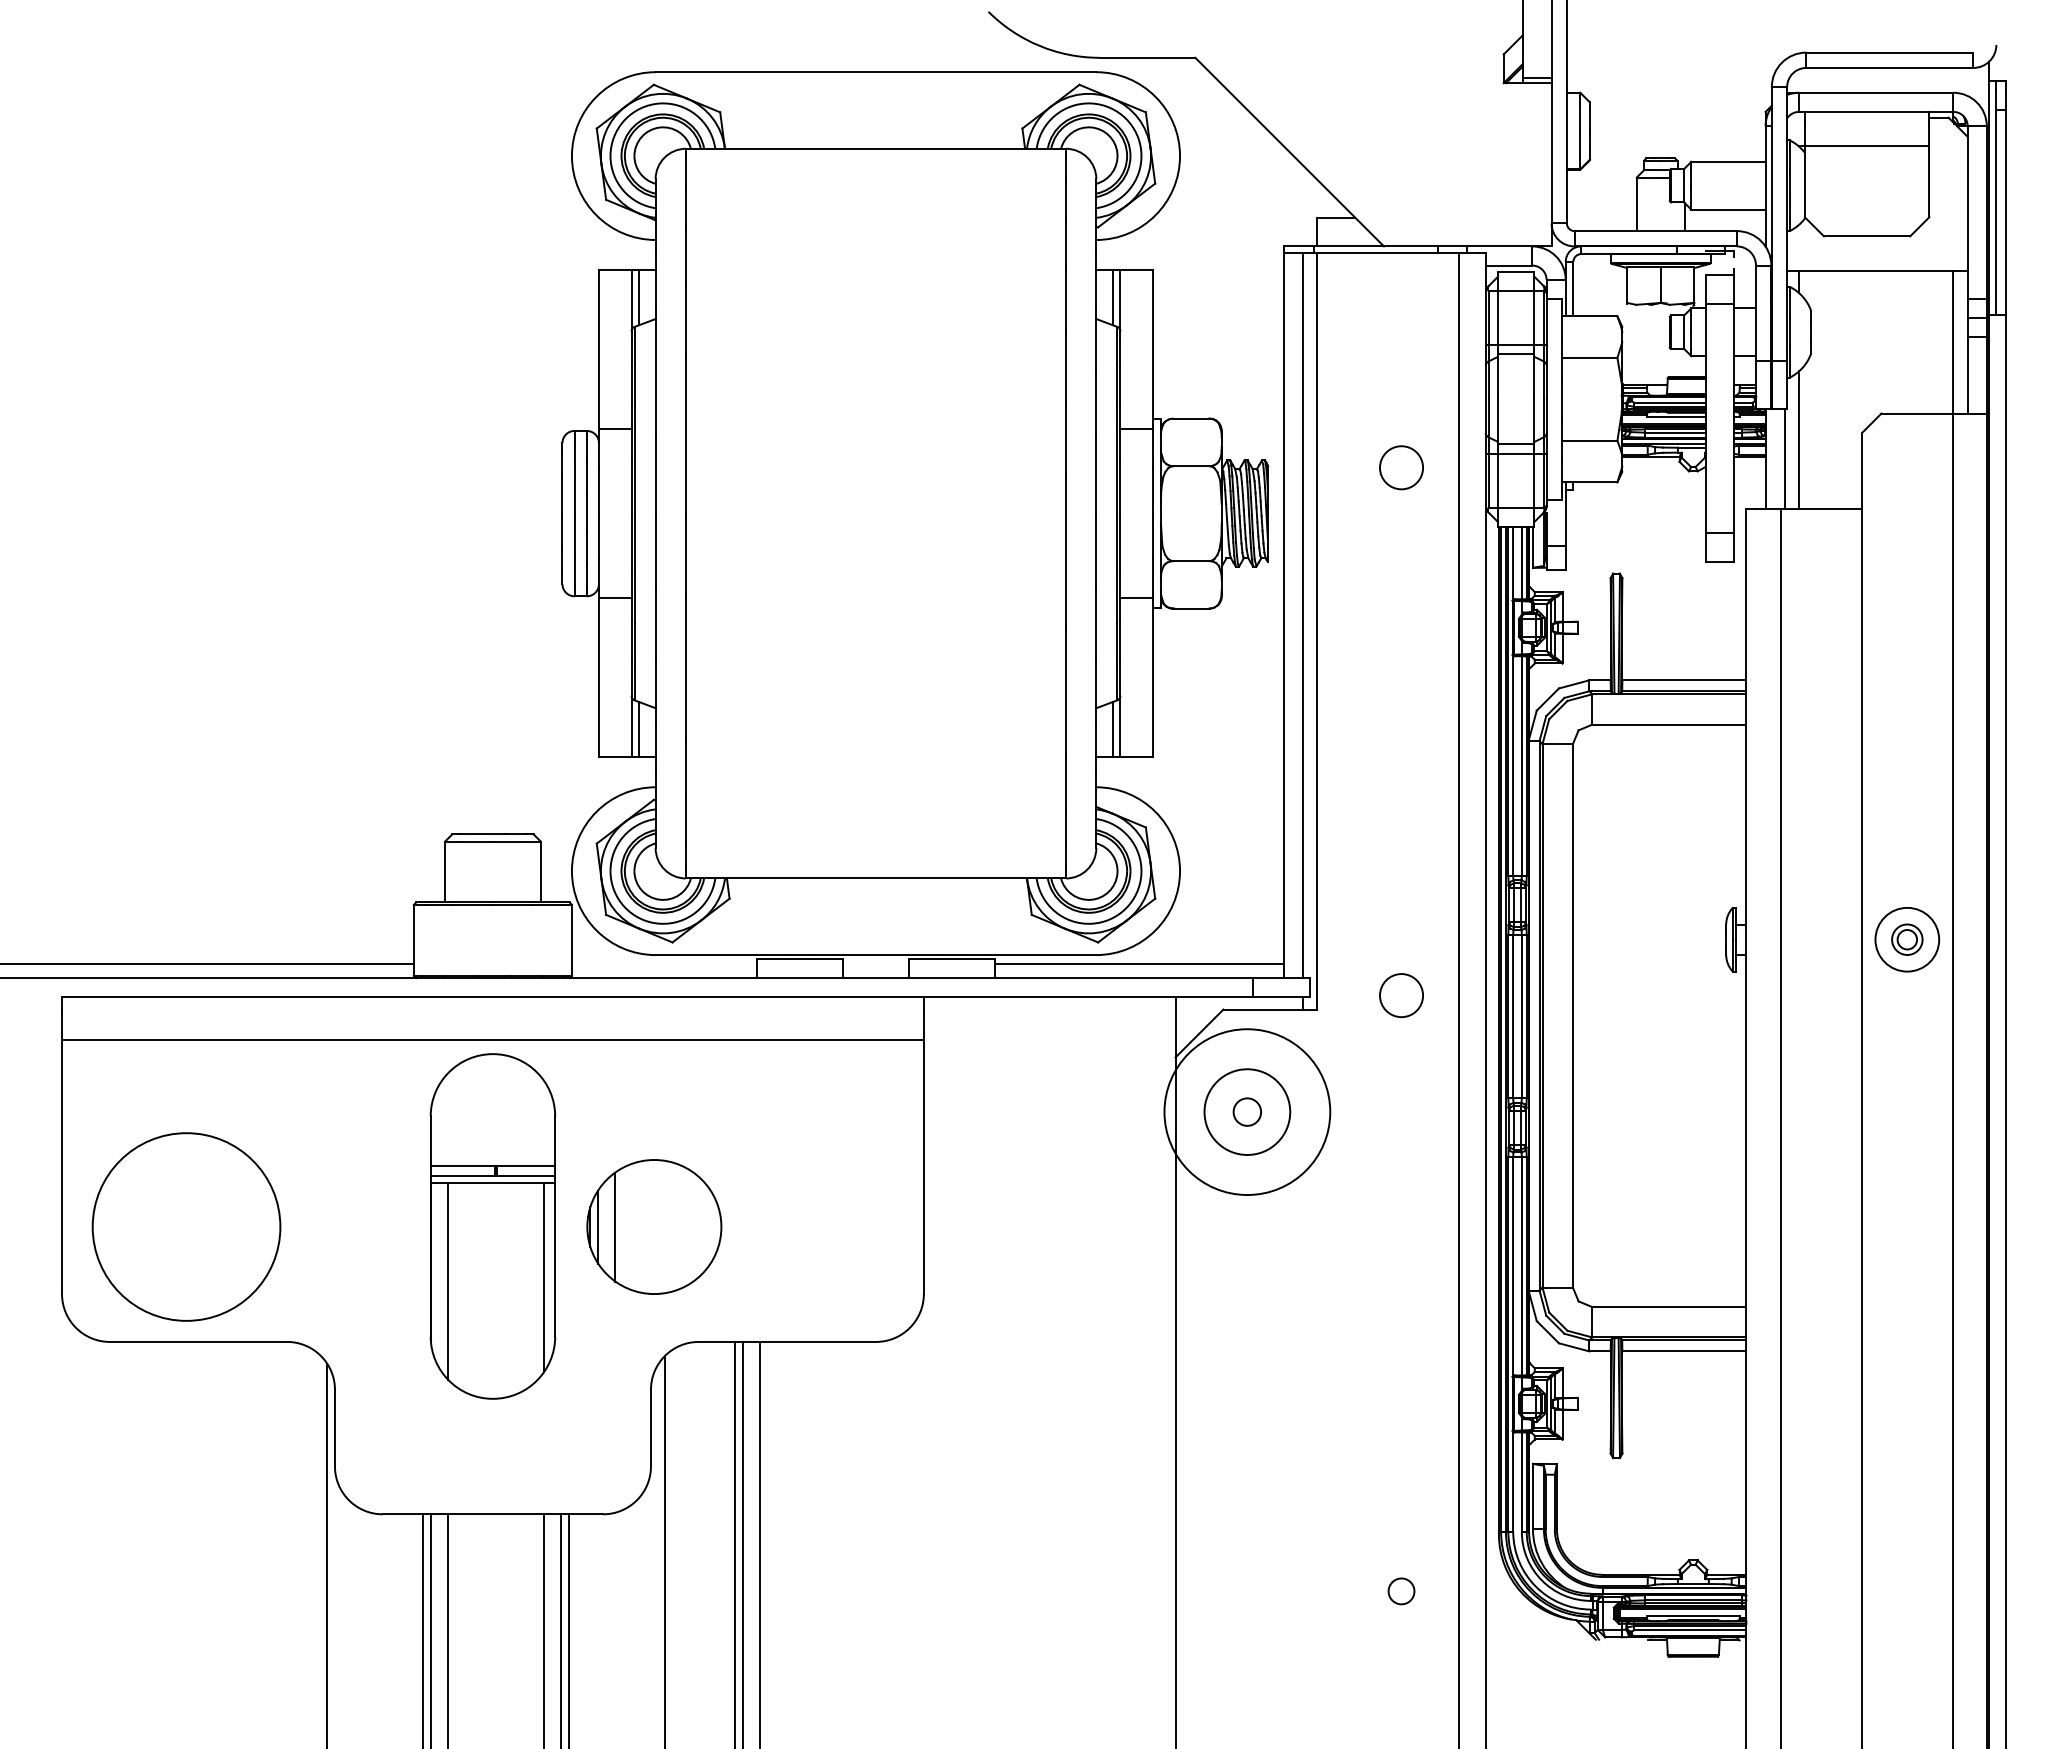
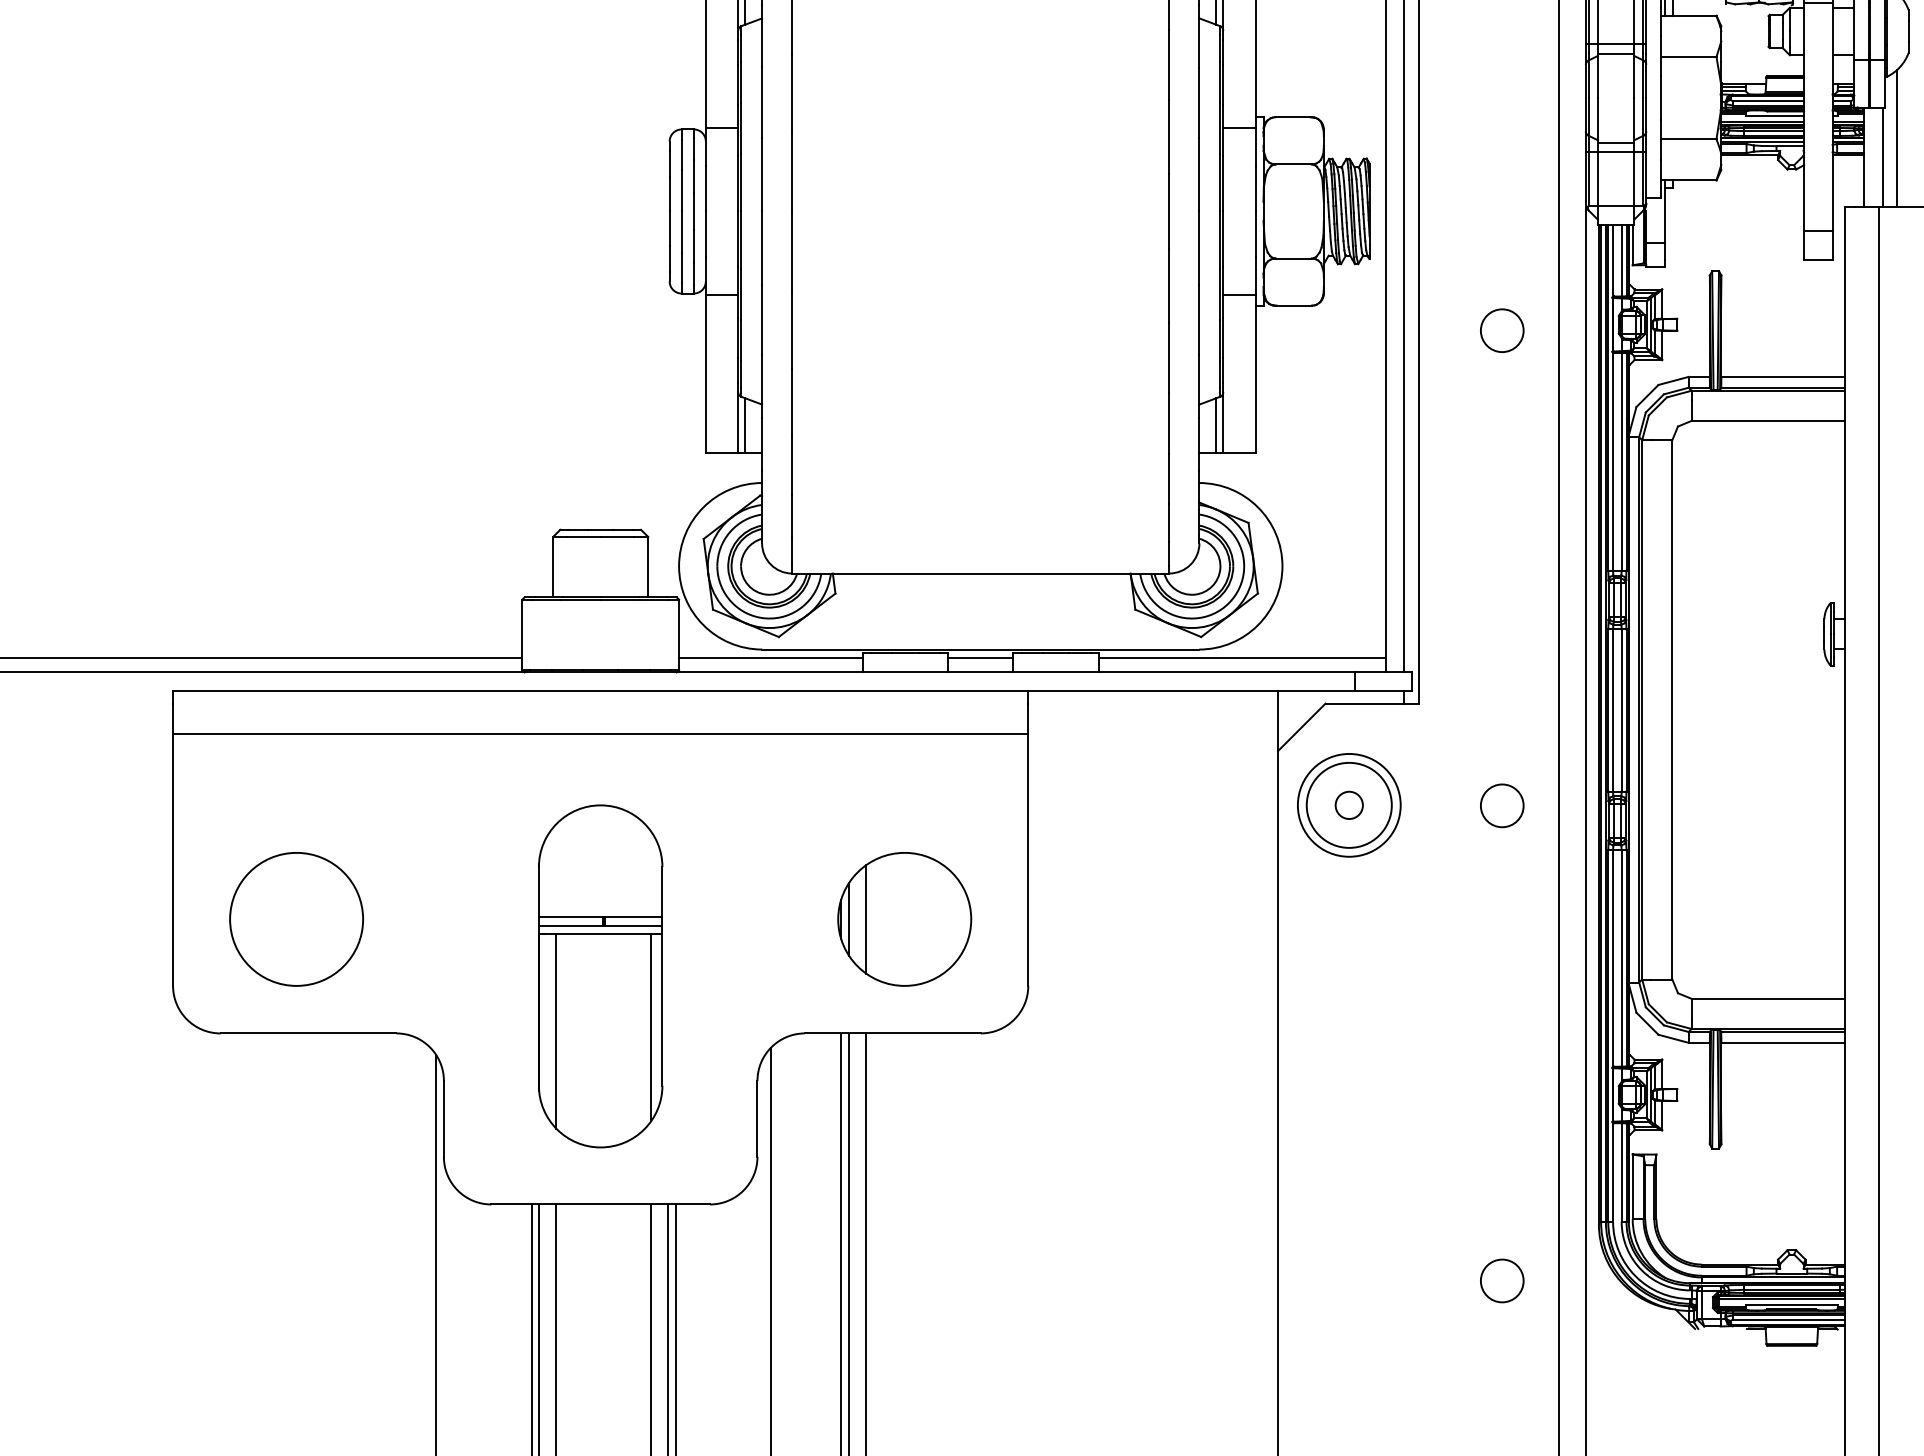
circle: (1401, 467) -> (1502, 330), moved
line: (663, 963) -> (769, 657), added
line: (875, 963) -> (980, 657), added
circle: (1401, 995) -> (1502, 805), moved
circle: (1247, 1111) -> (1349, 804), size x0.62
circle: (186, 1226) -> (296, 918), size x0.71
part: (492, 1226) -> (600, 976), moved
part: (654, 1226) -> (904, 918), moved
circle: (1401, 1590) -> (1502, 1280), size x1.67

